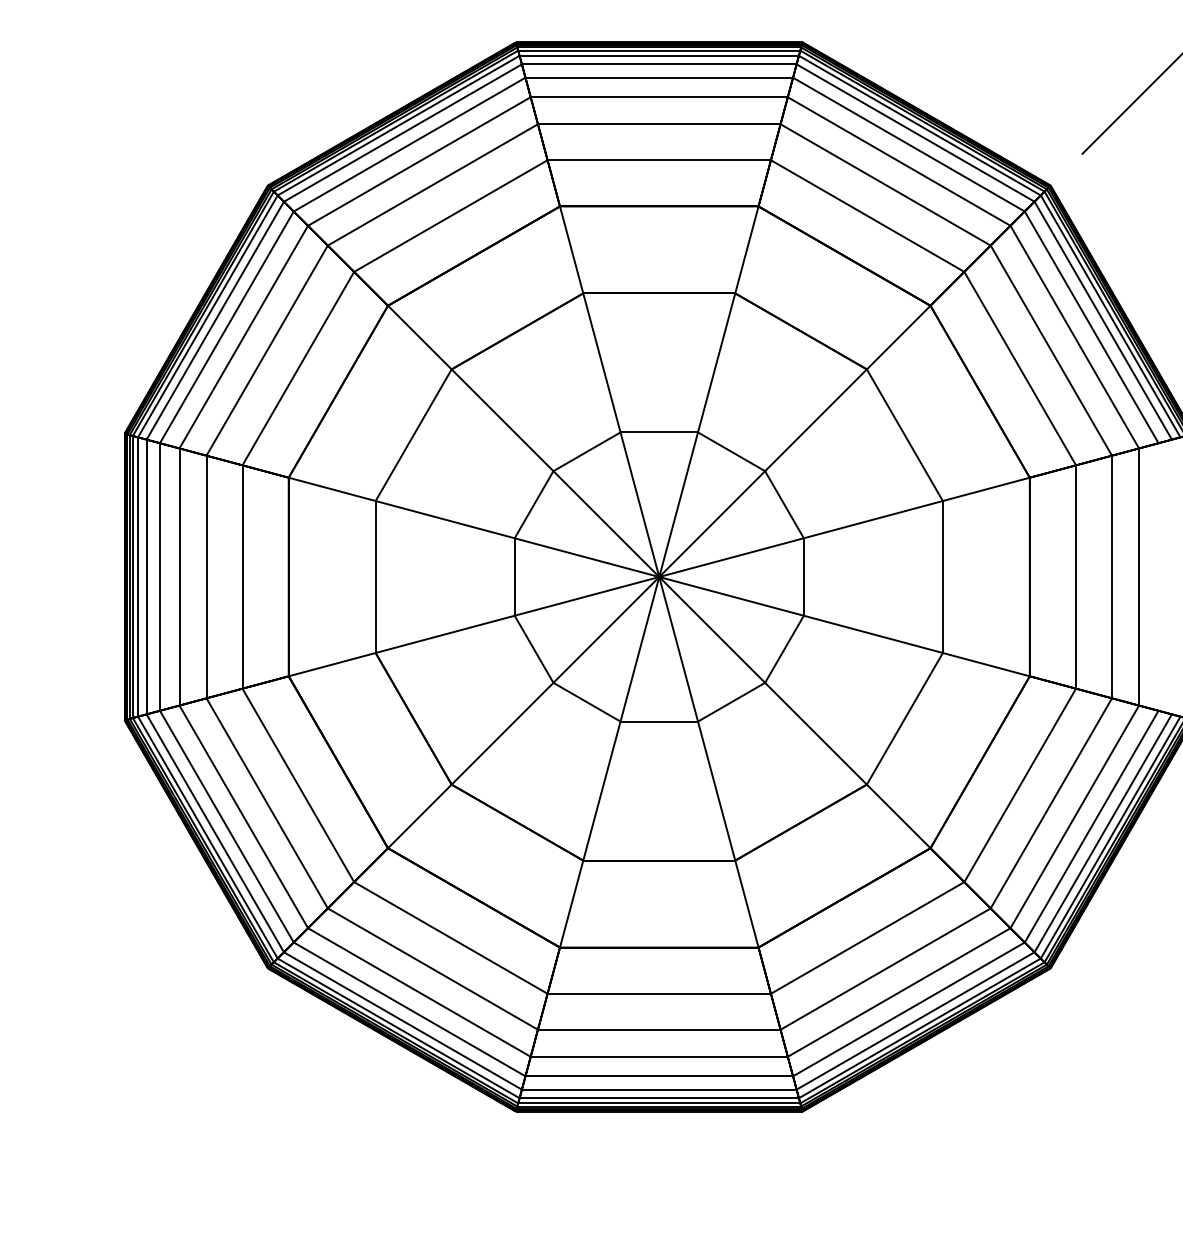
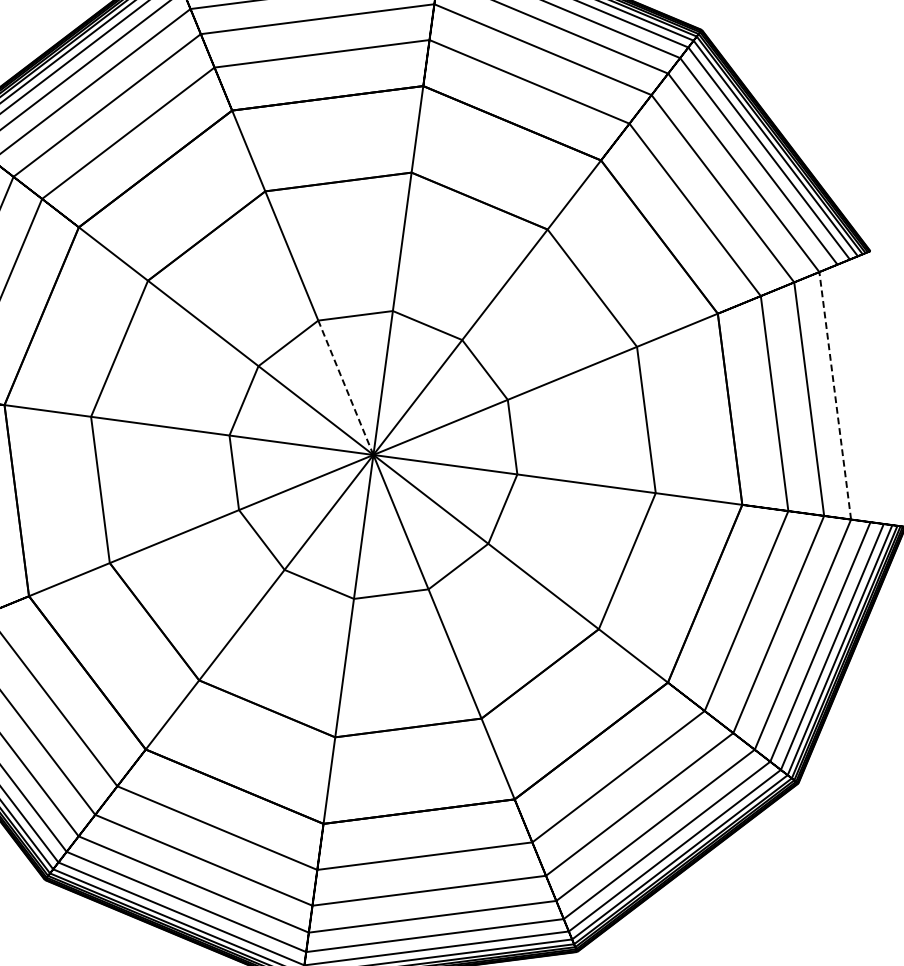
line: (639, 504) -> (345, 387), solid -> dashed
line: (1139, 577) -> (835, 396), solid -> dashed

